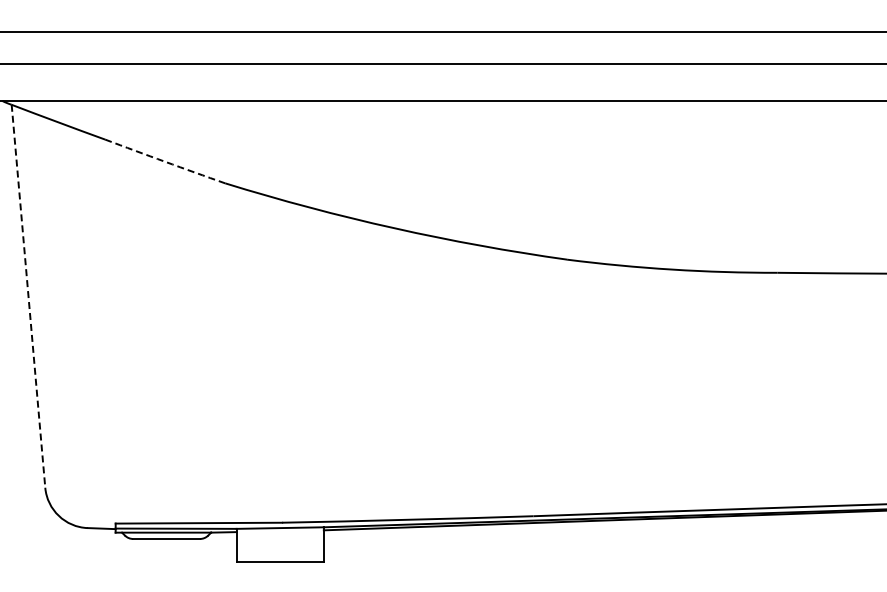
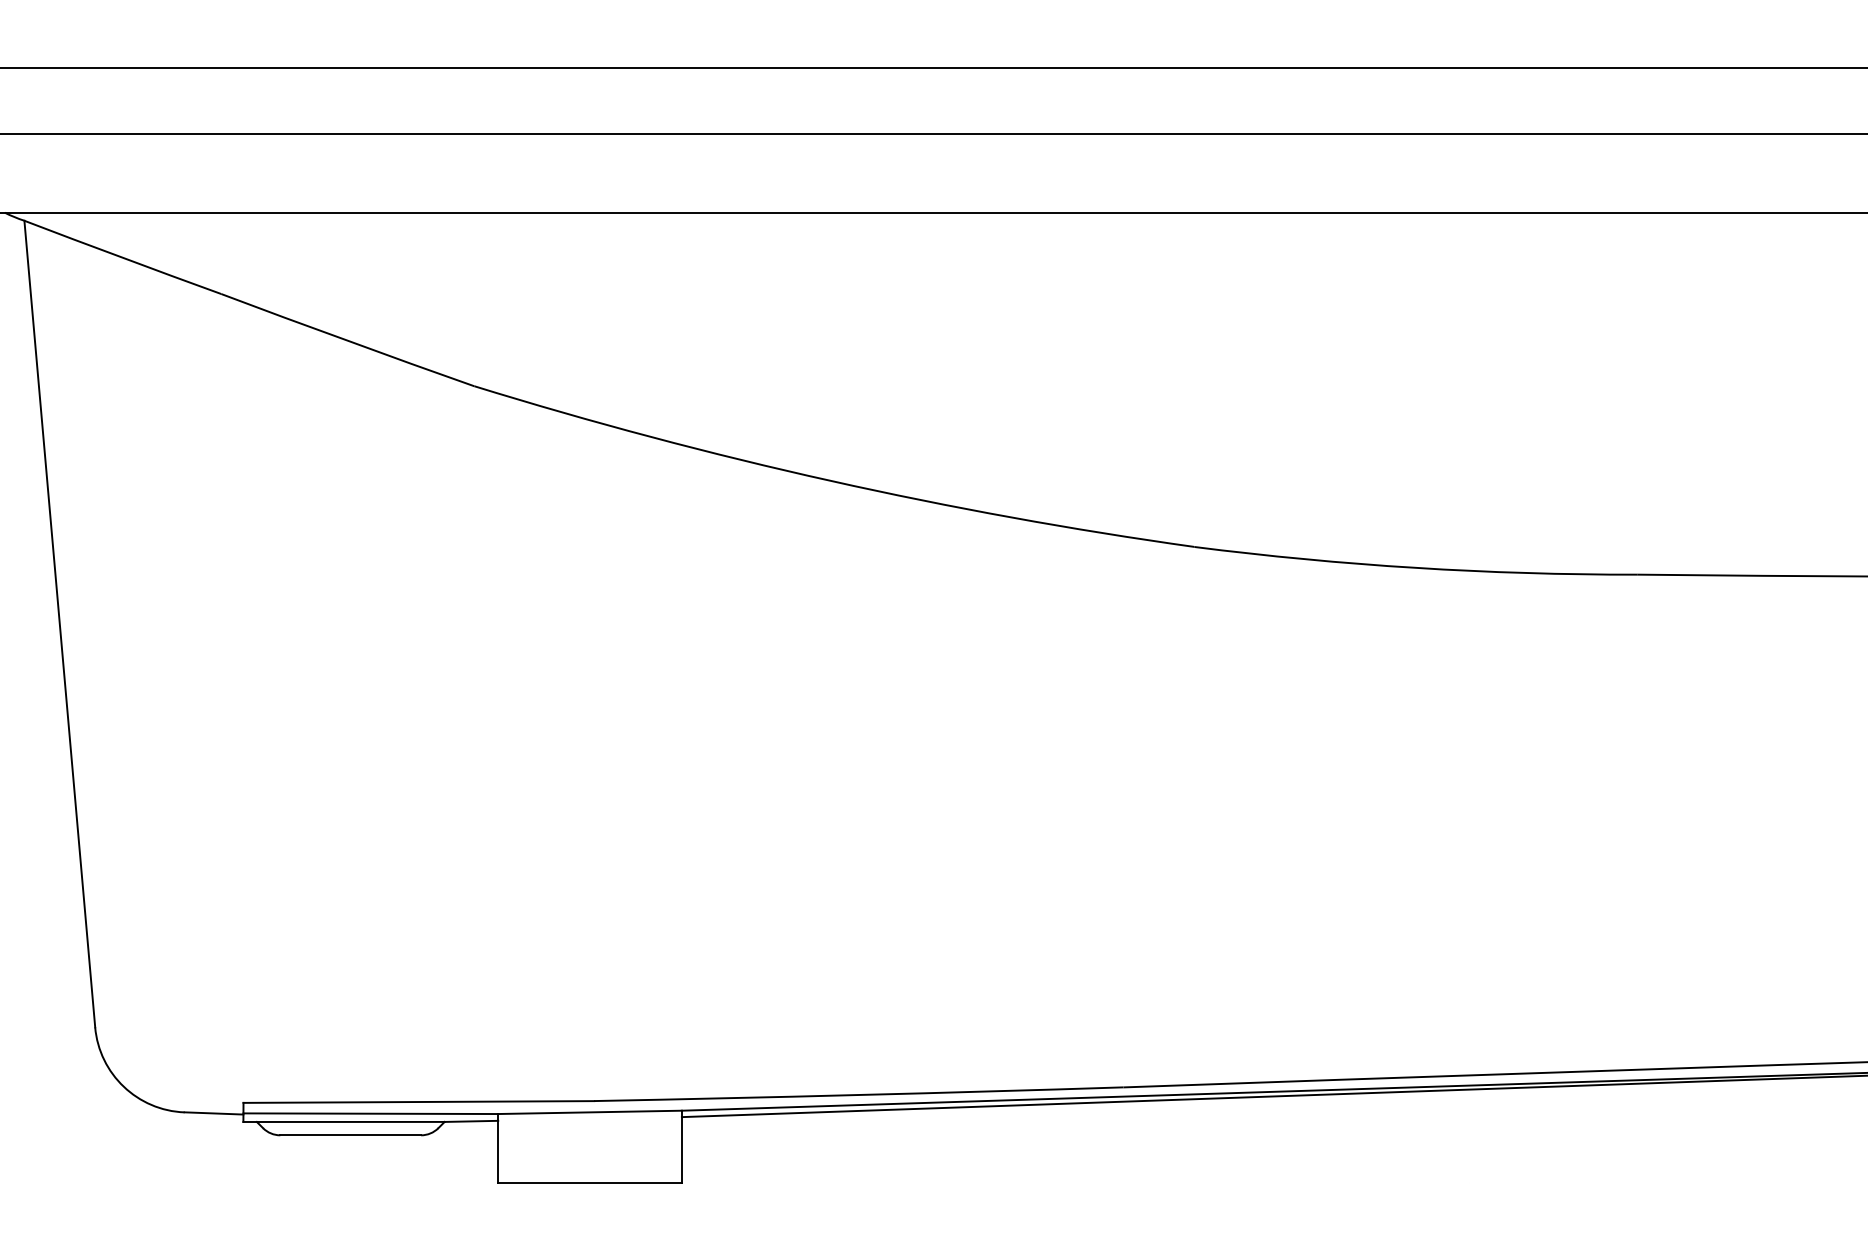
arc: (165, 161) -> (348, 340), dashed -> solid
line: (28, 296) -> (59, 624), dashed -> solid

